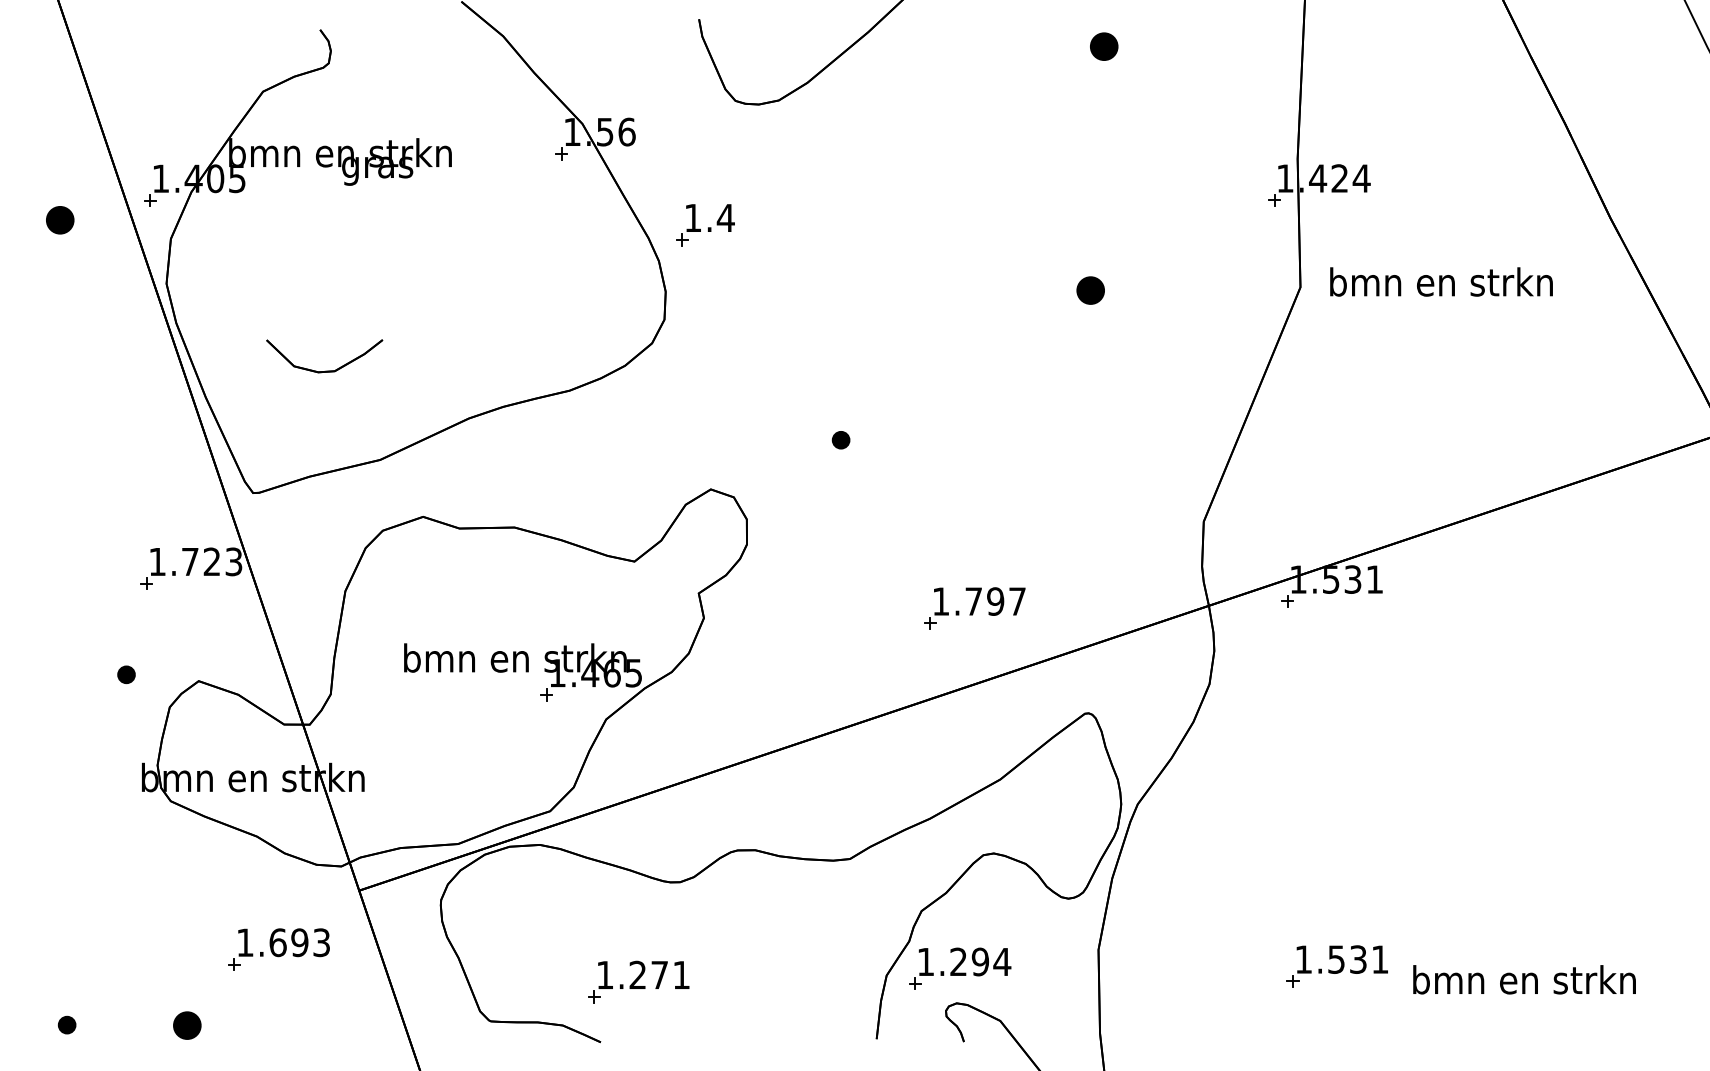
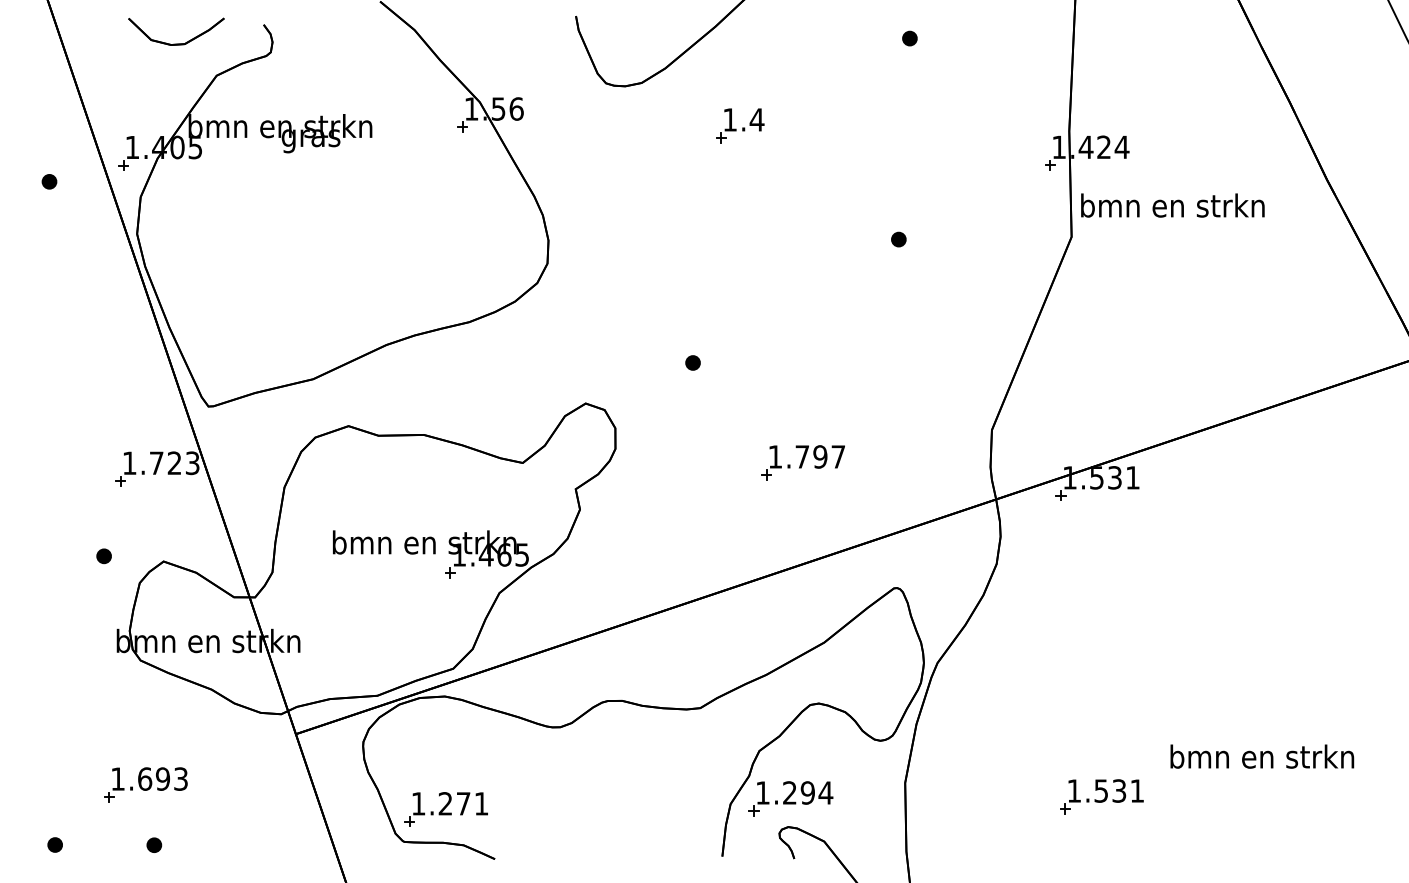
part: (1103, 46) -> (909, 38), size x0.62
part: (60, 220) -> (49, 181), size x0.62
part: (705, 224) -> (740, 125), moved
text: (1441, 281) -> (1172, 205), moved
part: (1090, 290) -> (898, 239), size x0.62
part: (324, 370) -> (176, 43), moved
part: (973, 608) -> (802, 462), moved
part: (278, 949) -> (145, 784), moved
text: (1524, 979) -> (1262, 756), moved
part: (637, 982) -> (445, 809), moved
part: (187, 1024) -> (154, 844), size x0.62

